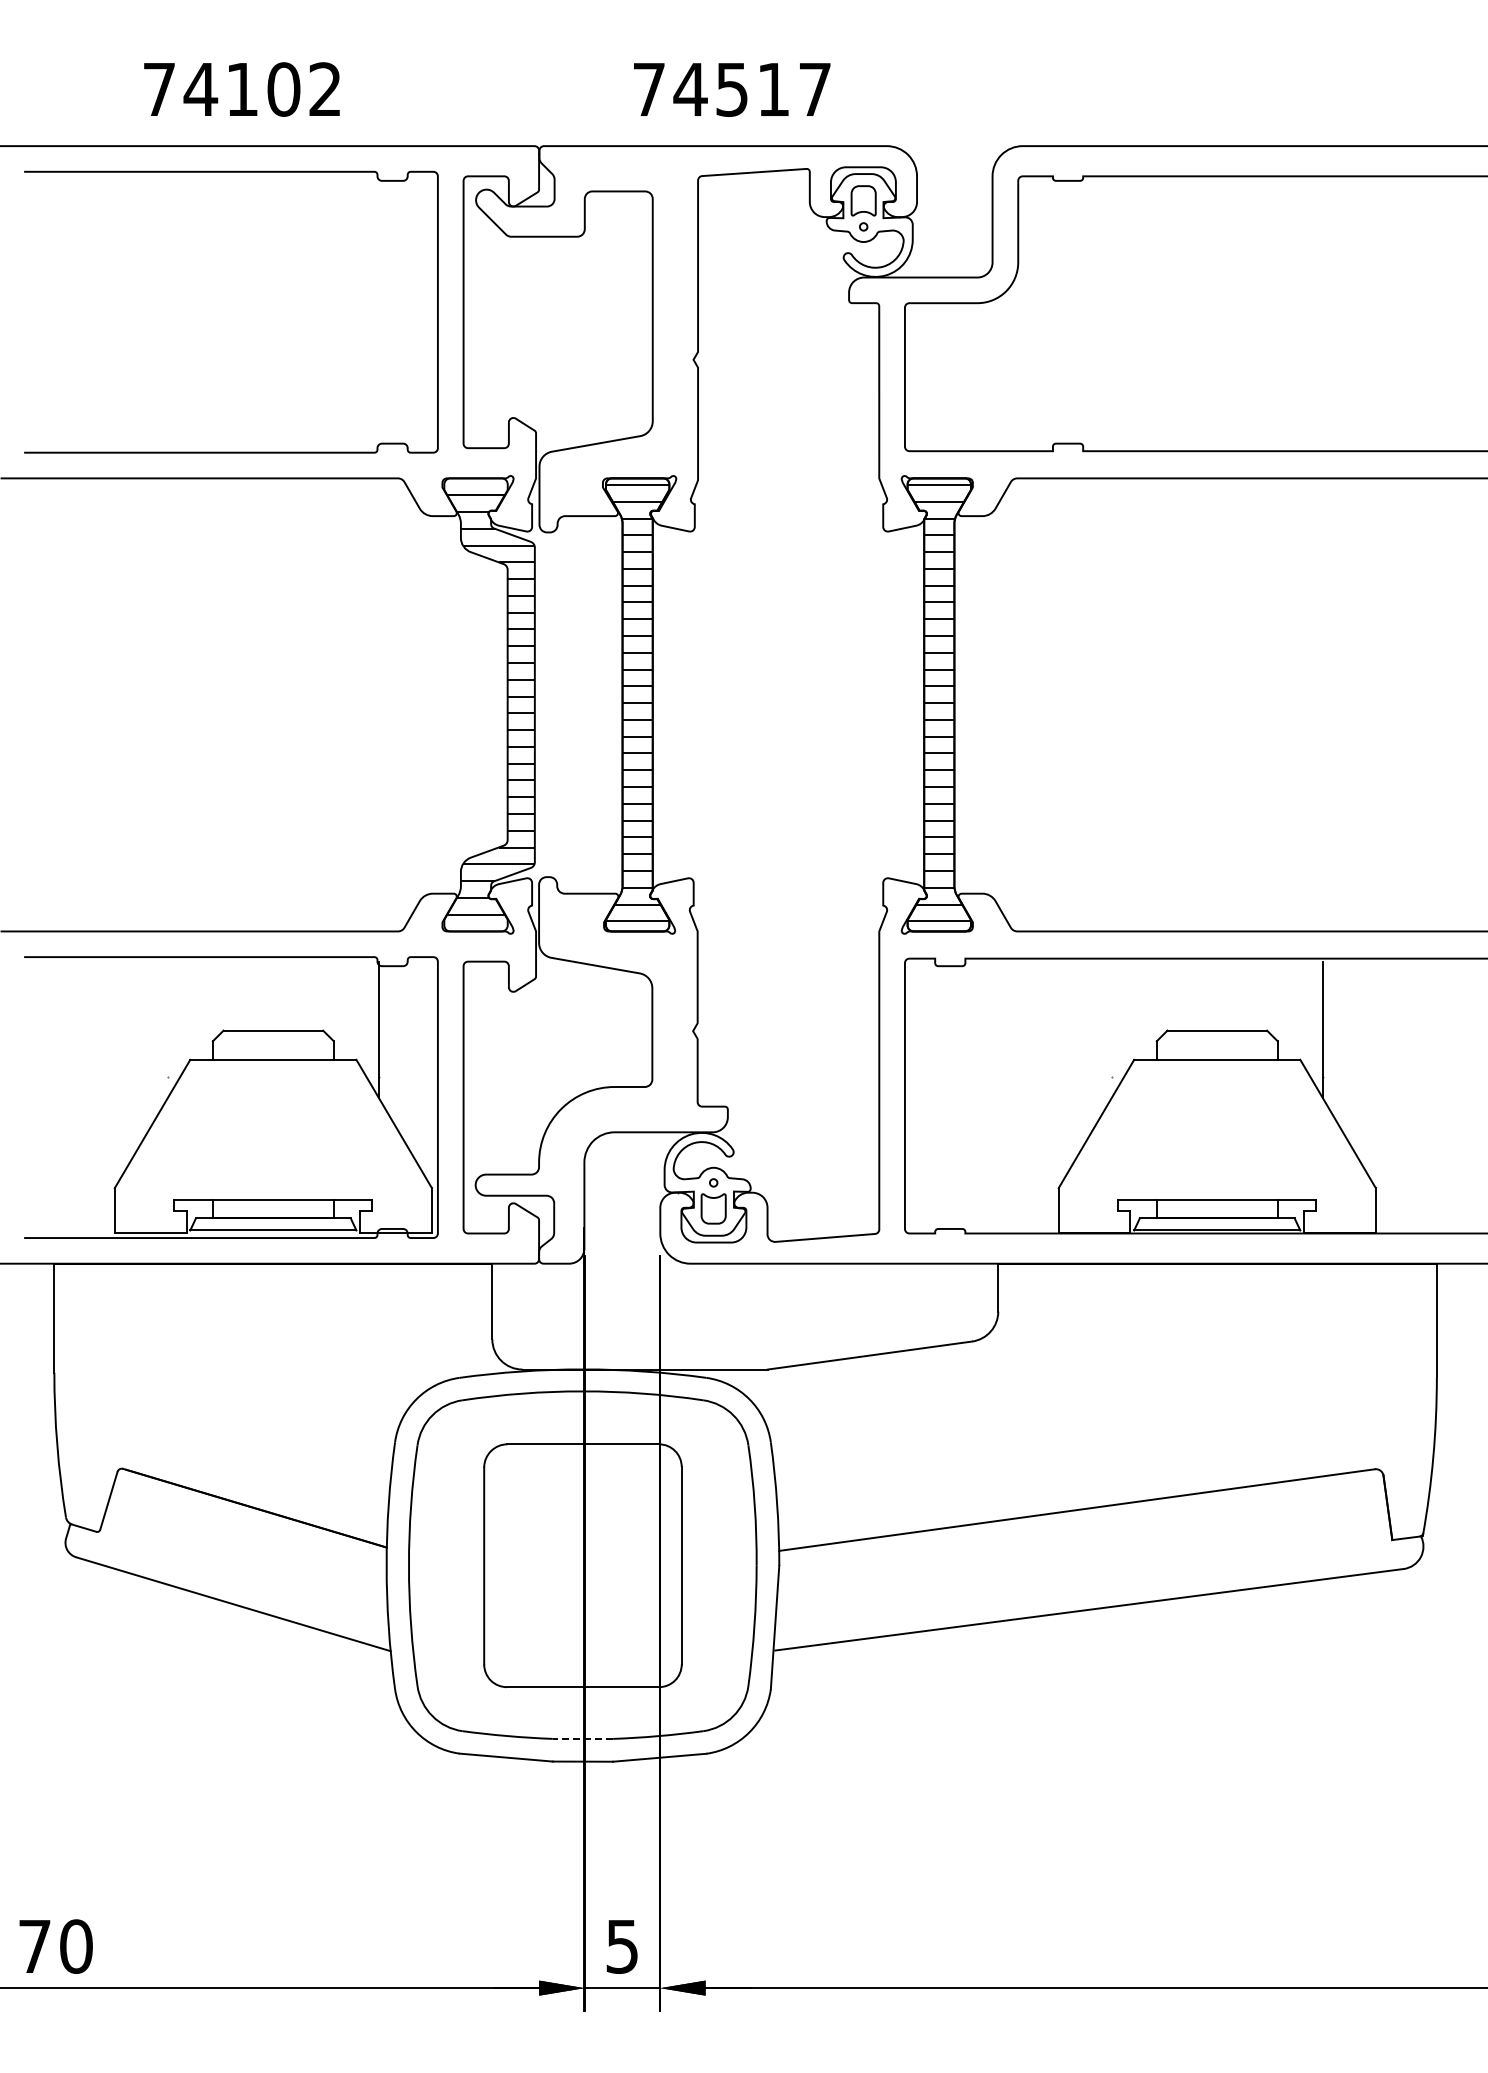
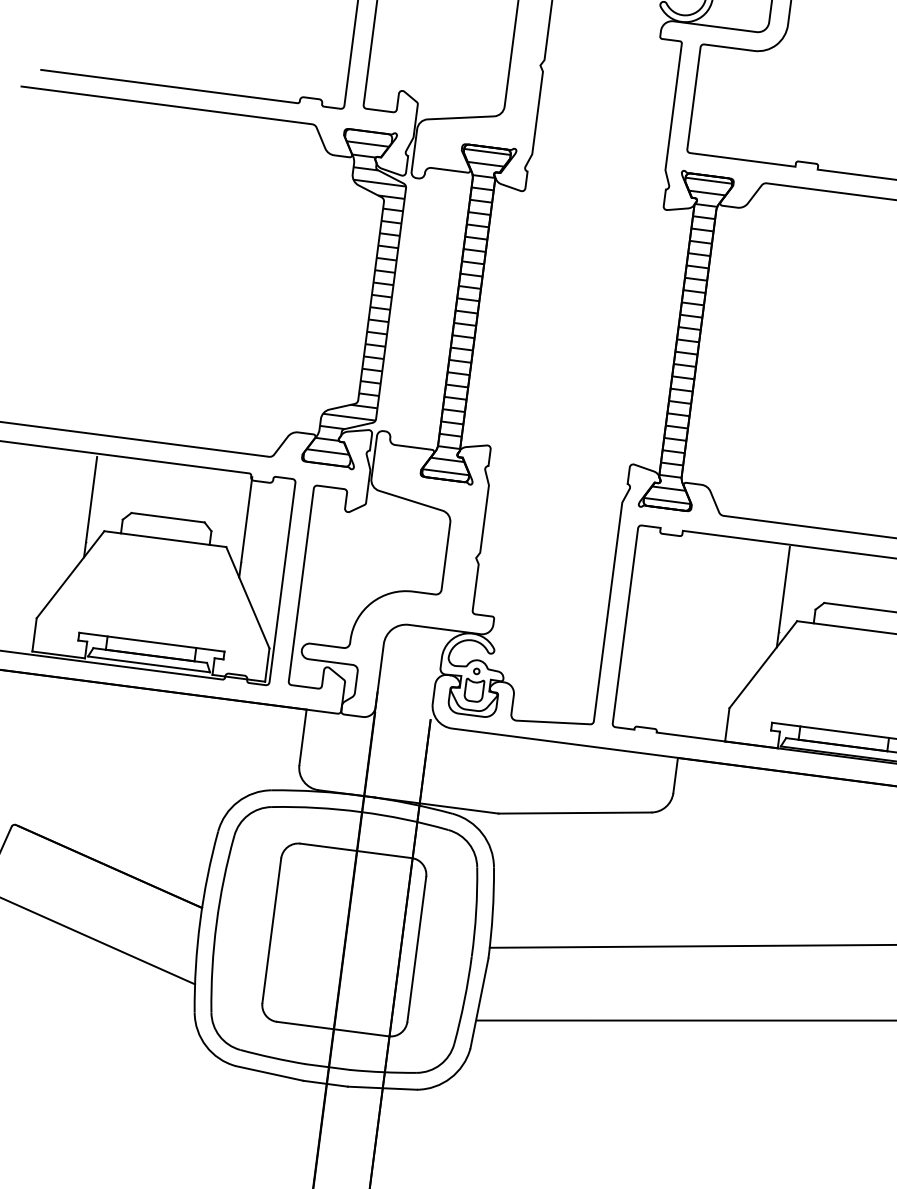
line: (167, 1029) -> (90, 506), added
line: (1111, 1029) -> (783, 596), added
line: (582, 1738) -> (327, 1066), dashed -> solid

